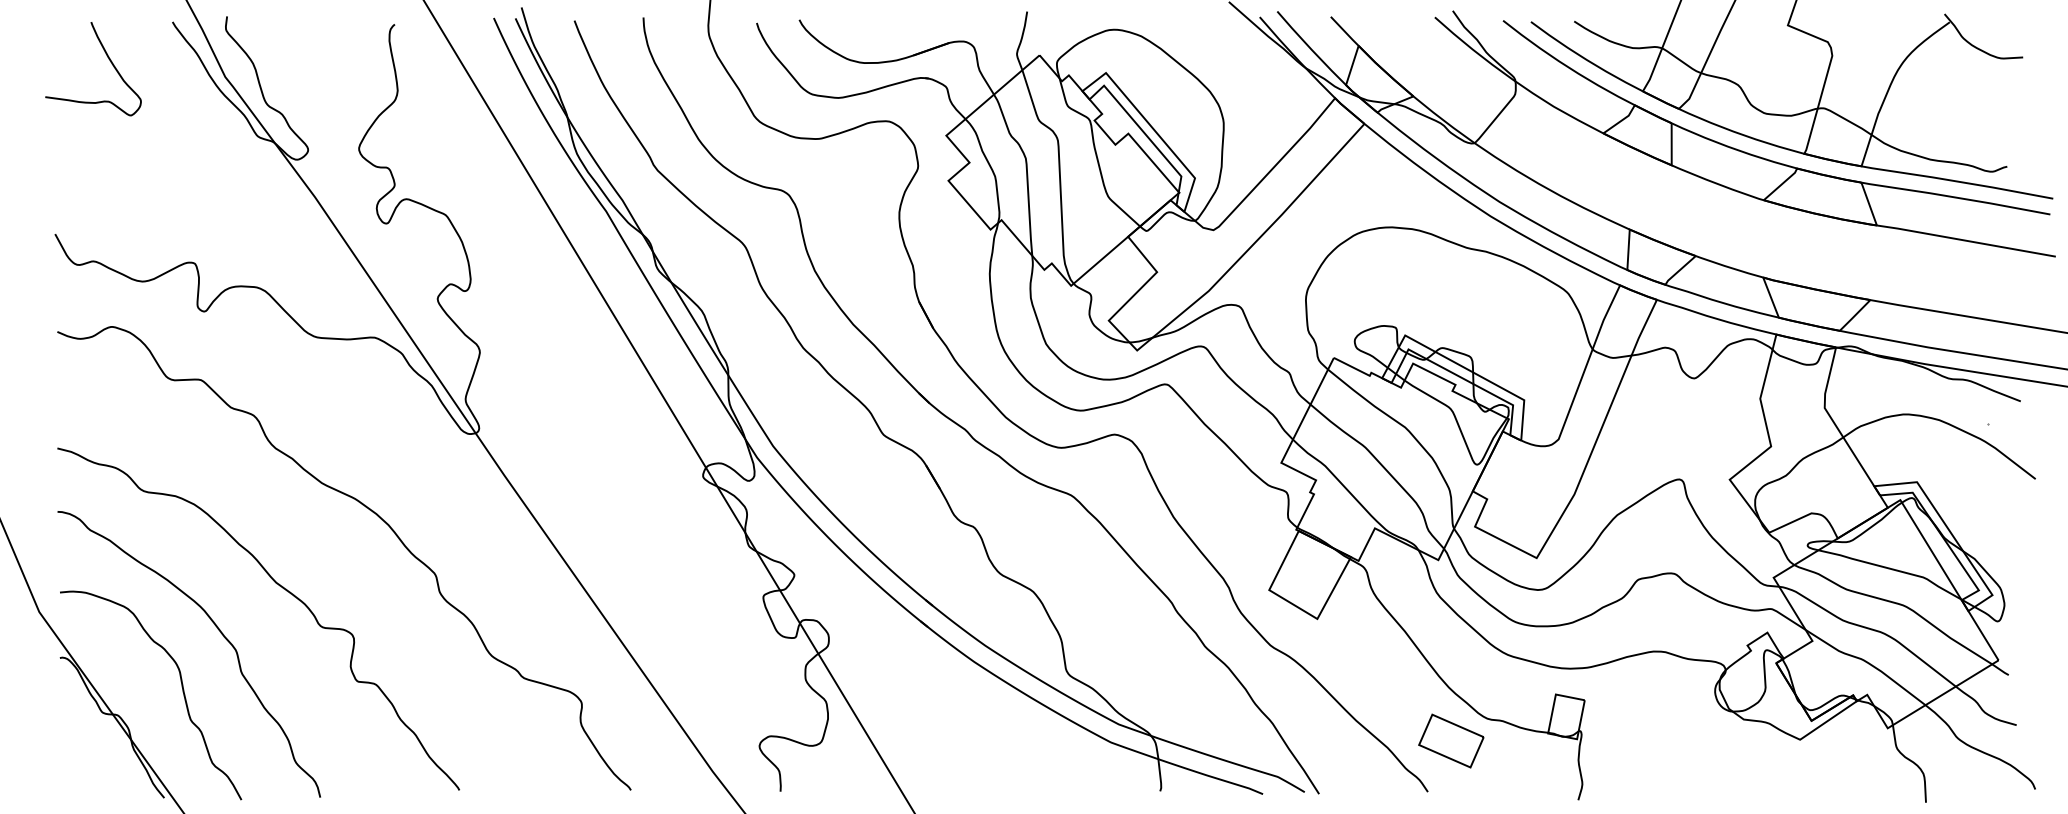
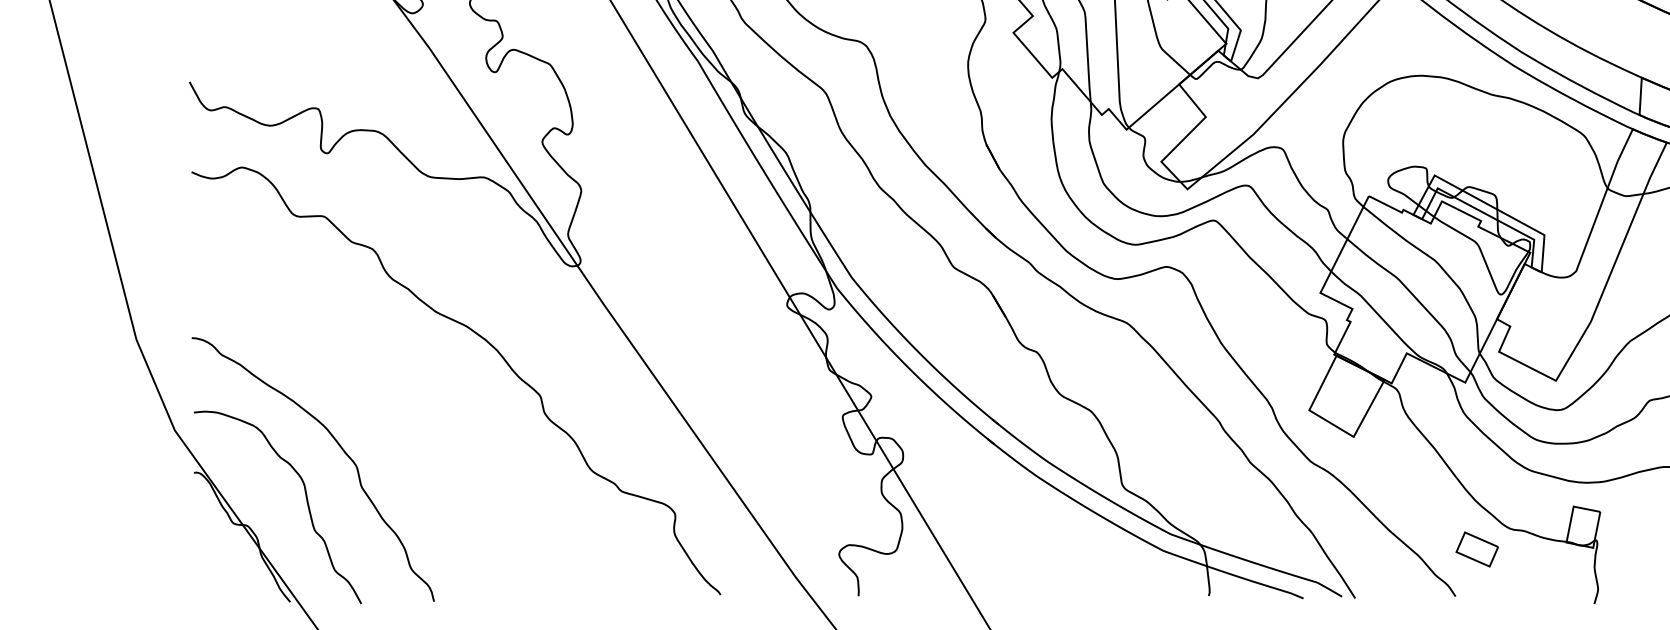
curve: (279, 586) -> (396, 406), removed
part: (1451, 740) -> (1477, 549), size x0.7

